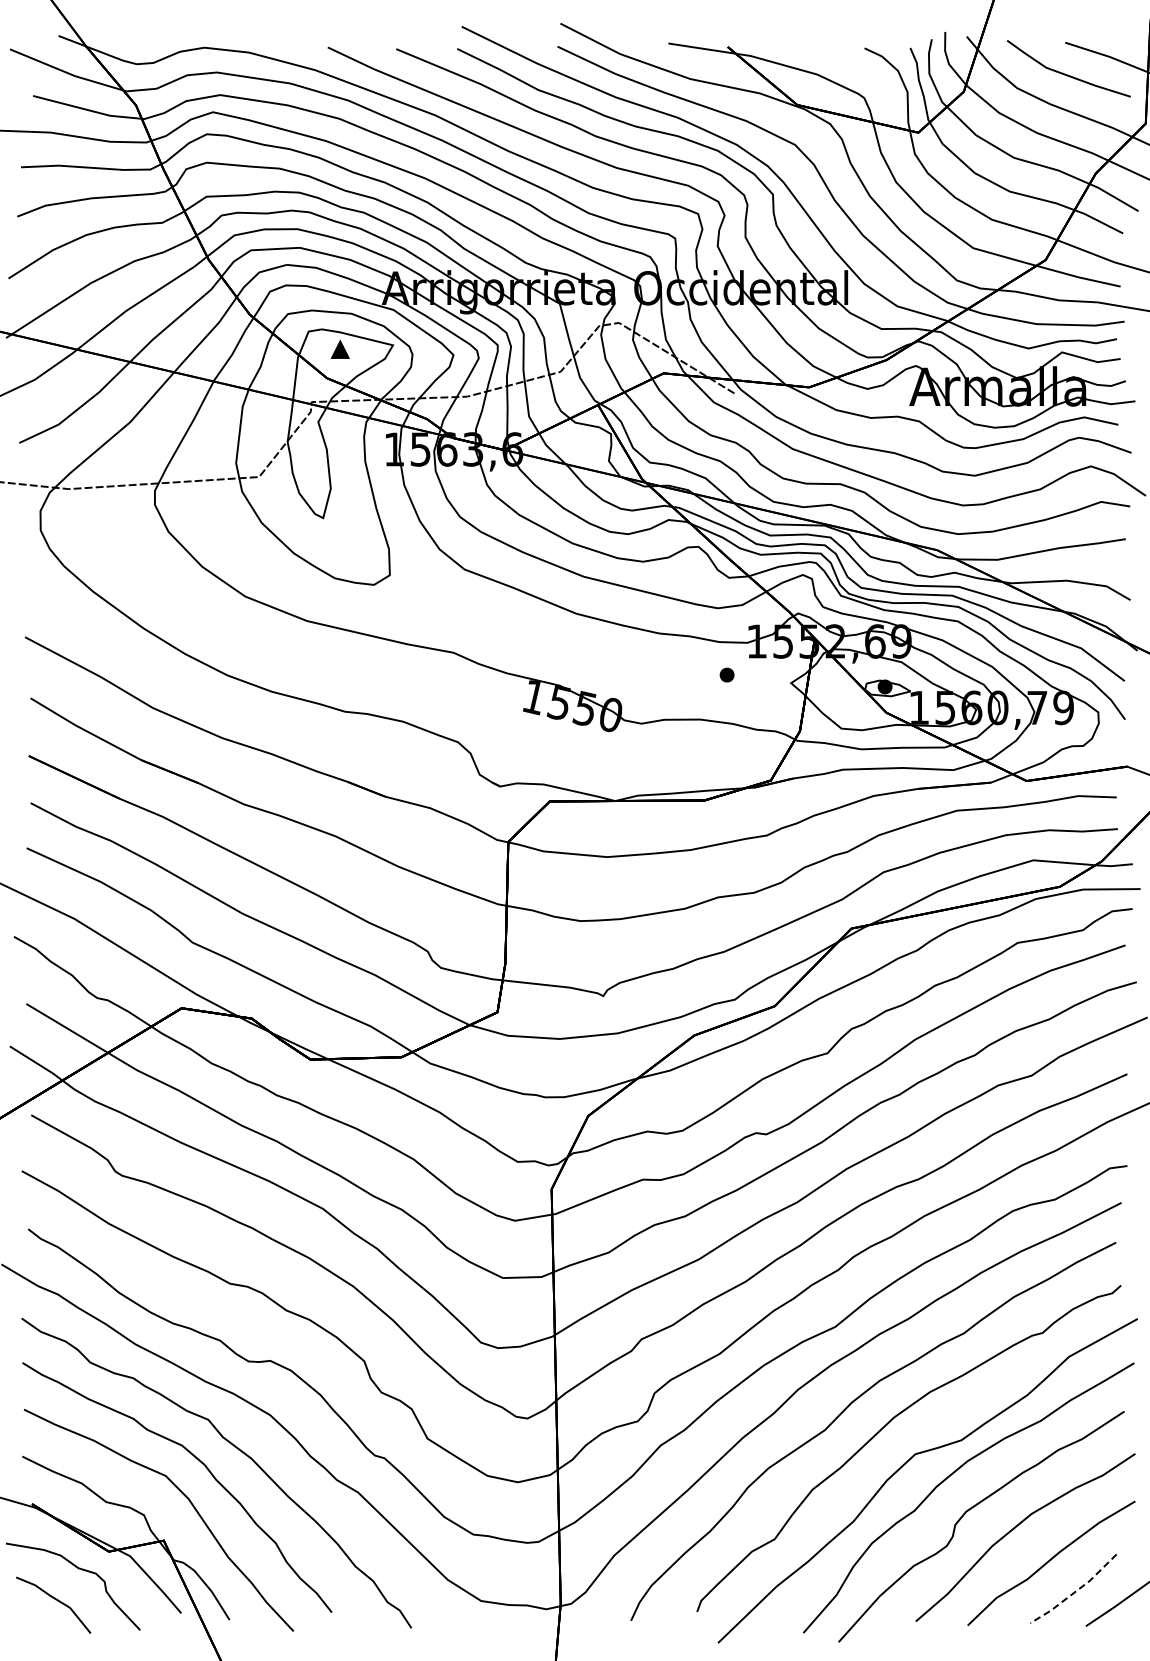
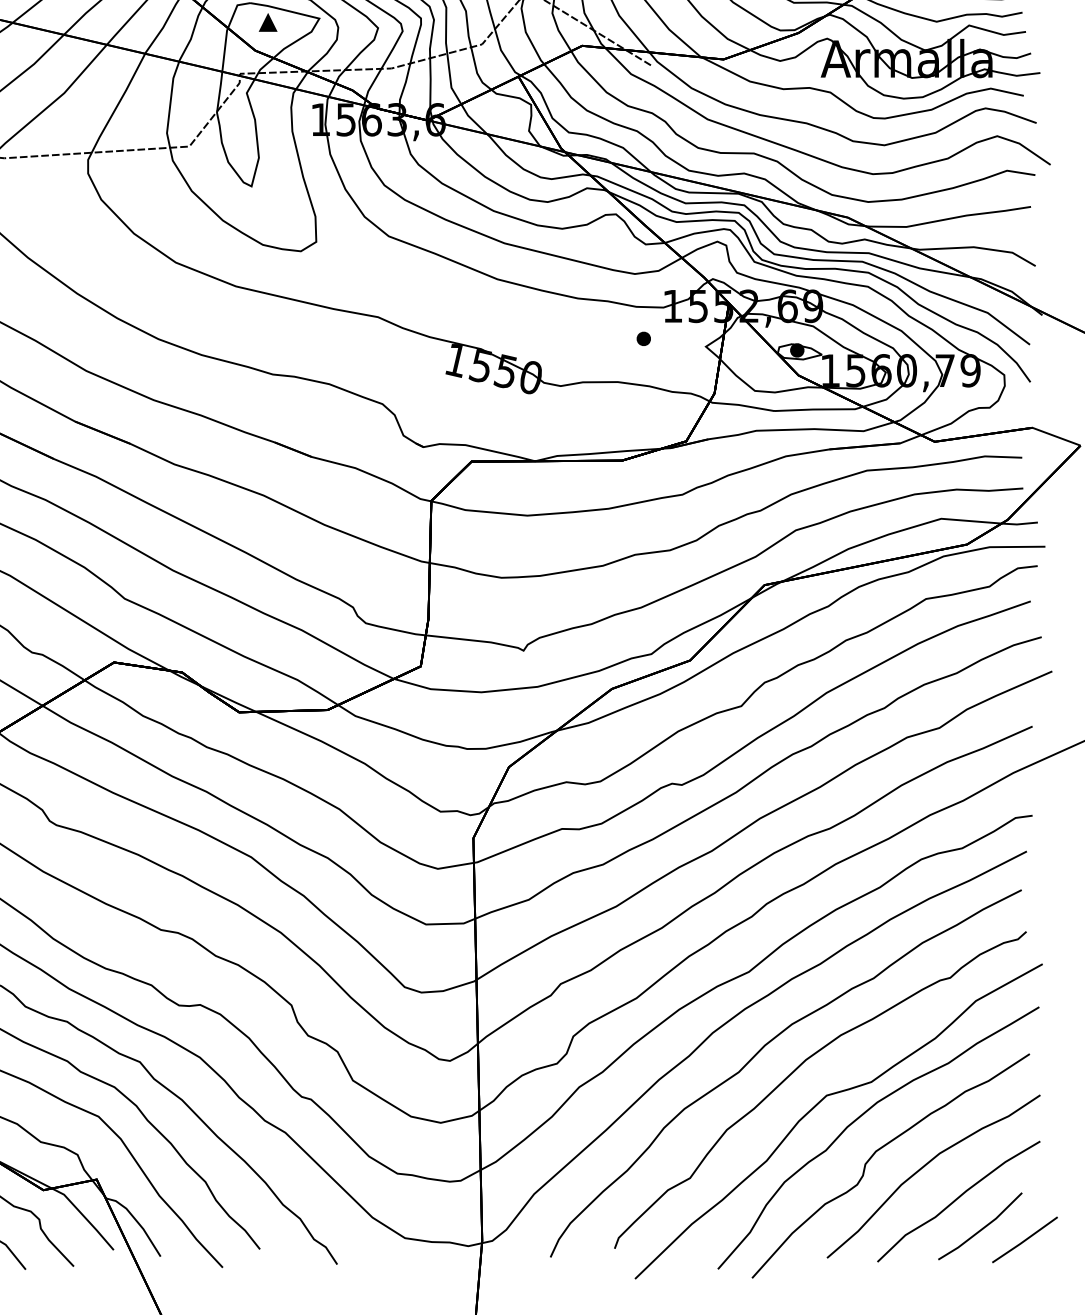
line: (1075, 1591) -> (982, 1228), dashed -> solid

